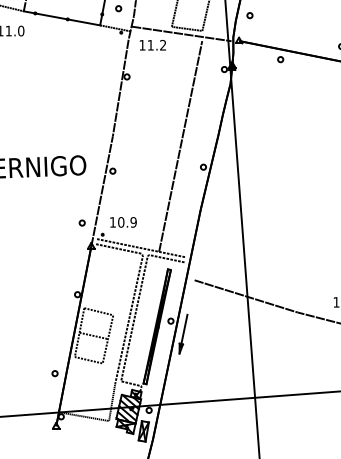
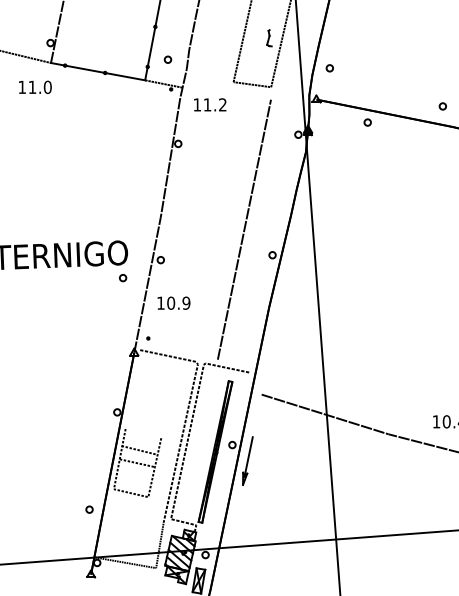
line: (181, 33) -> (245, 90), removed
text: (123, 221) -> (173, 302), moved
part: (82, 223) -> (123, 278), moved
line: (140, 247) -> (195, 354), removed
line: (98, 311) -> (139, 450), moved

